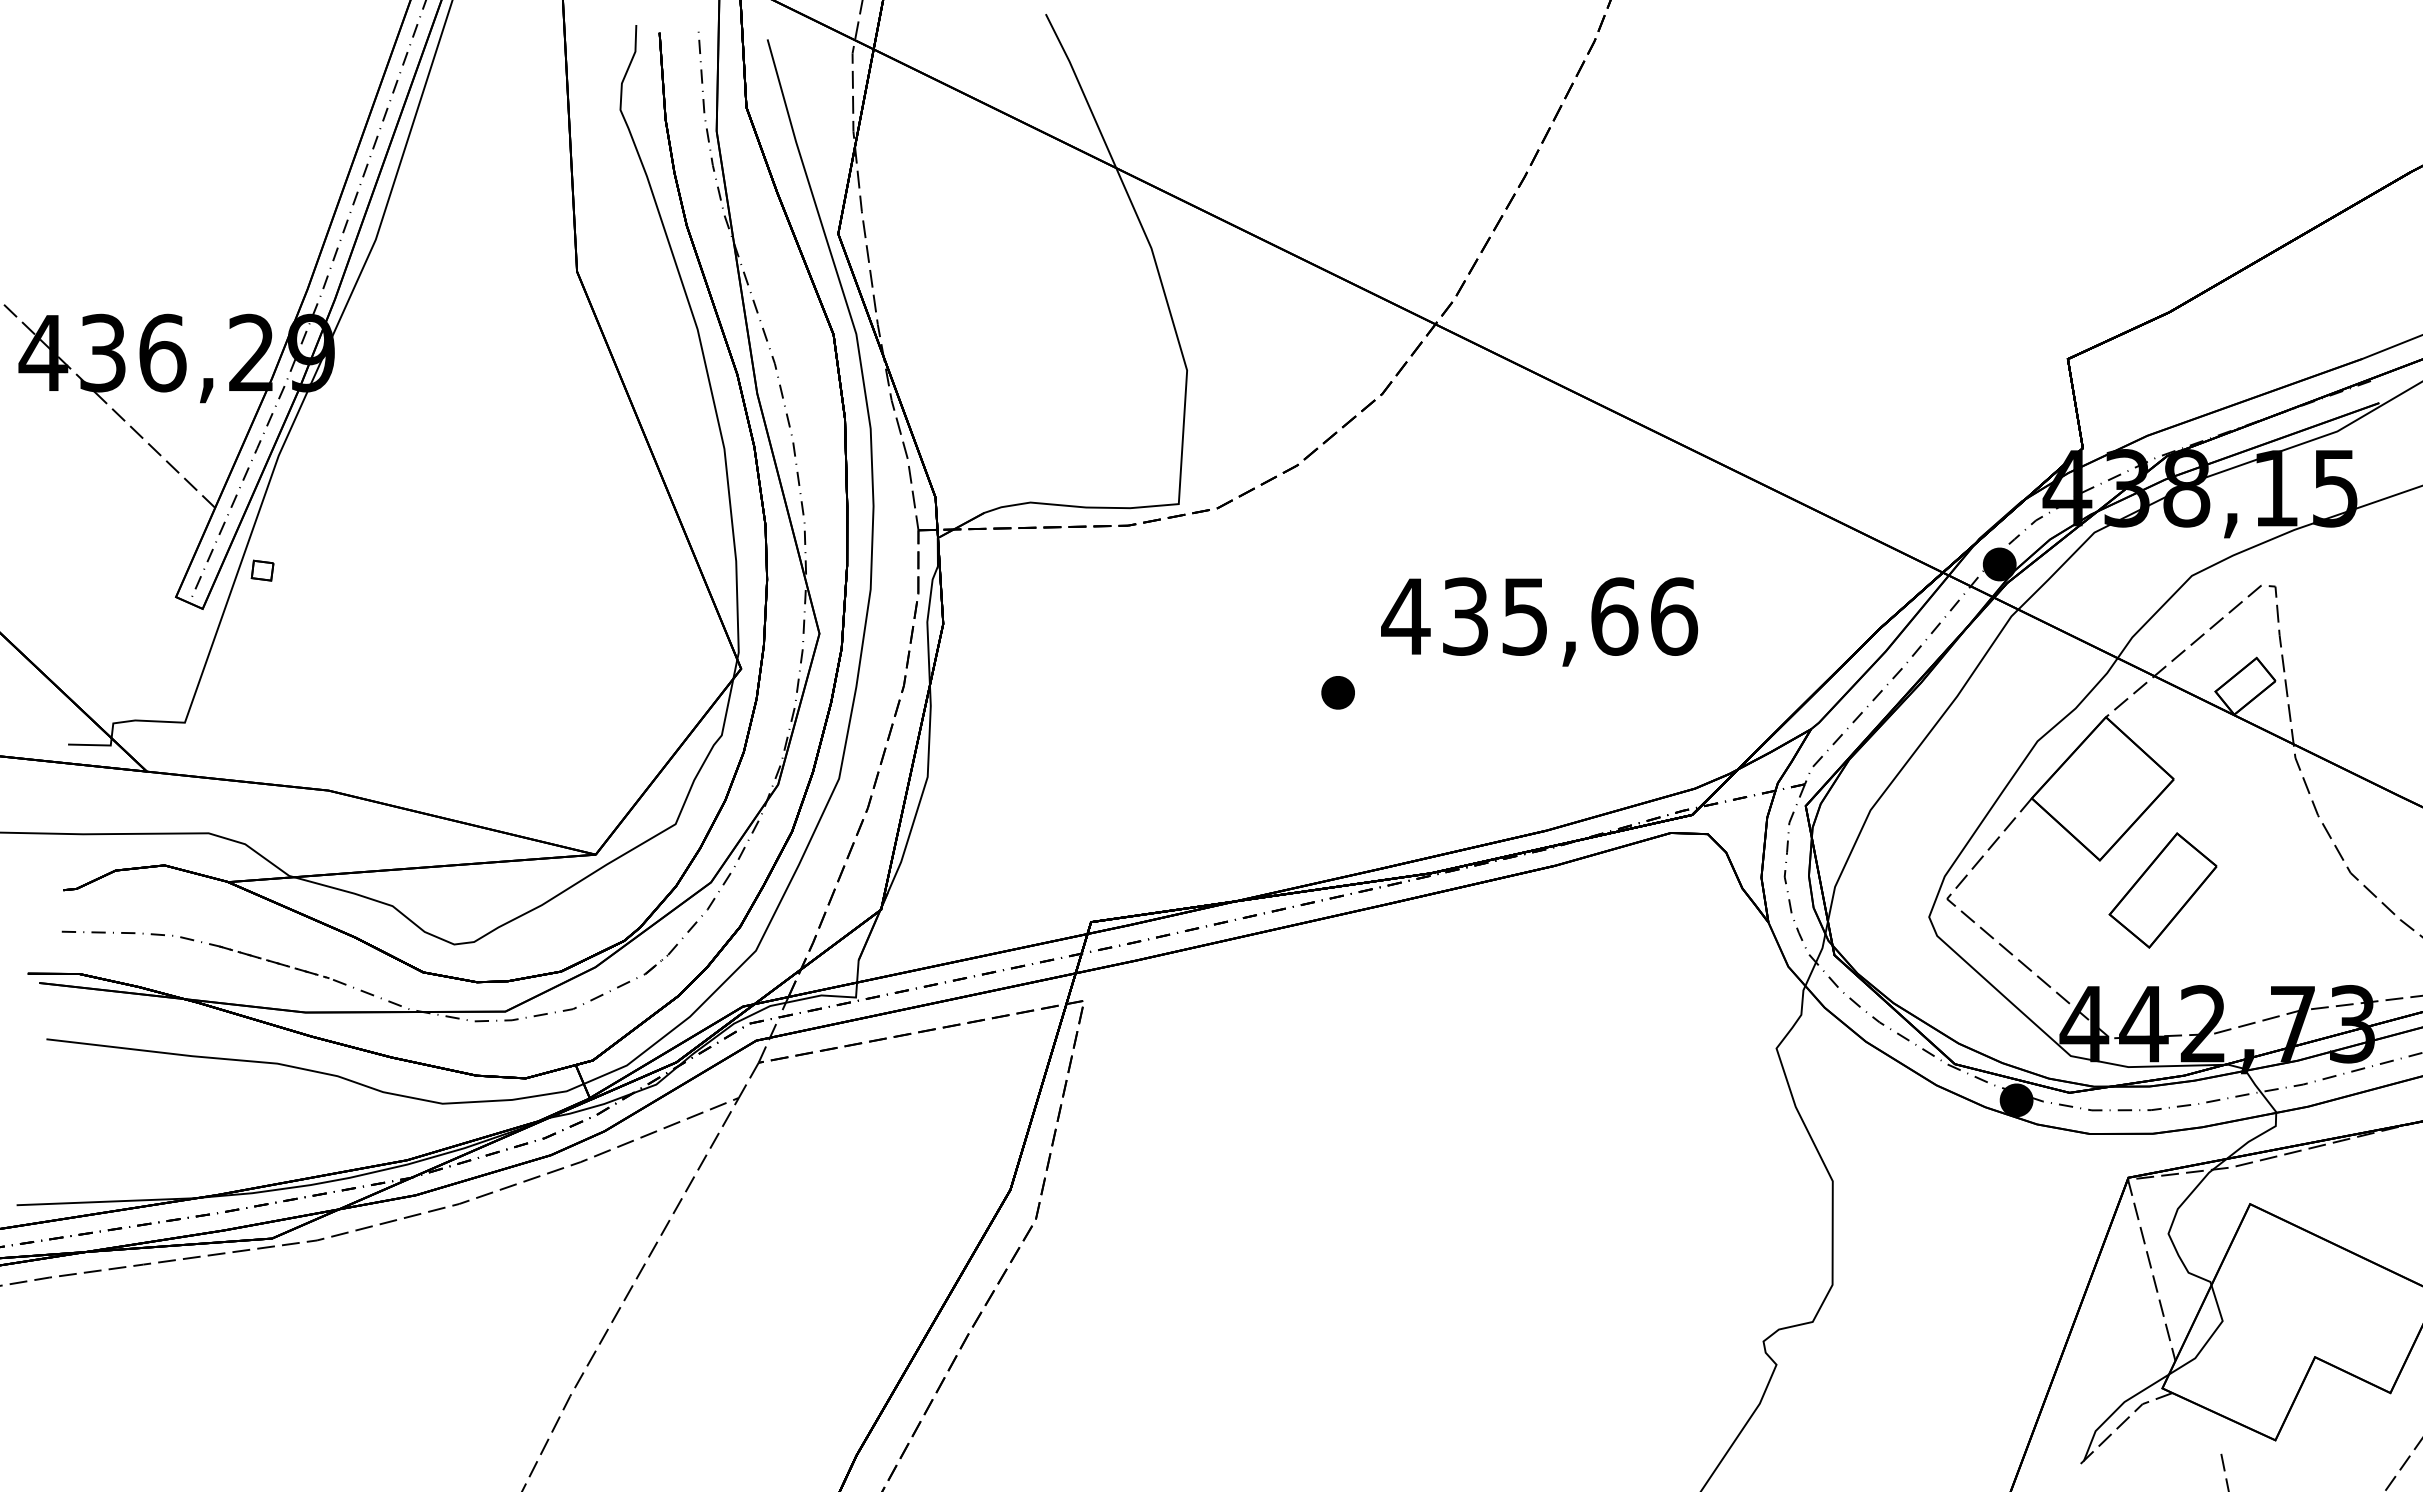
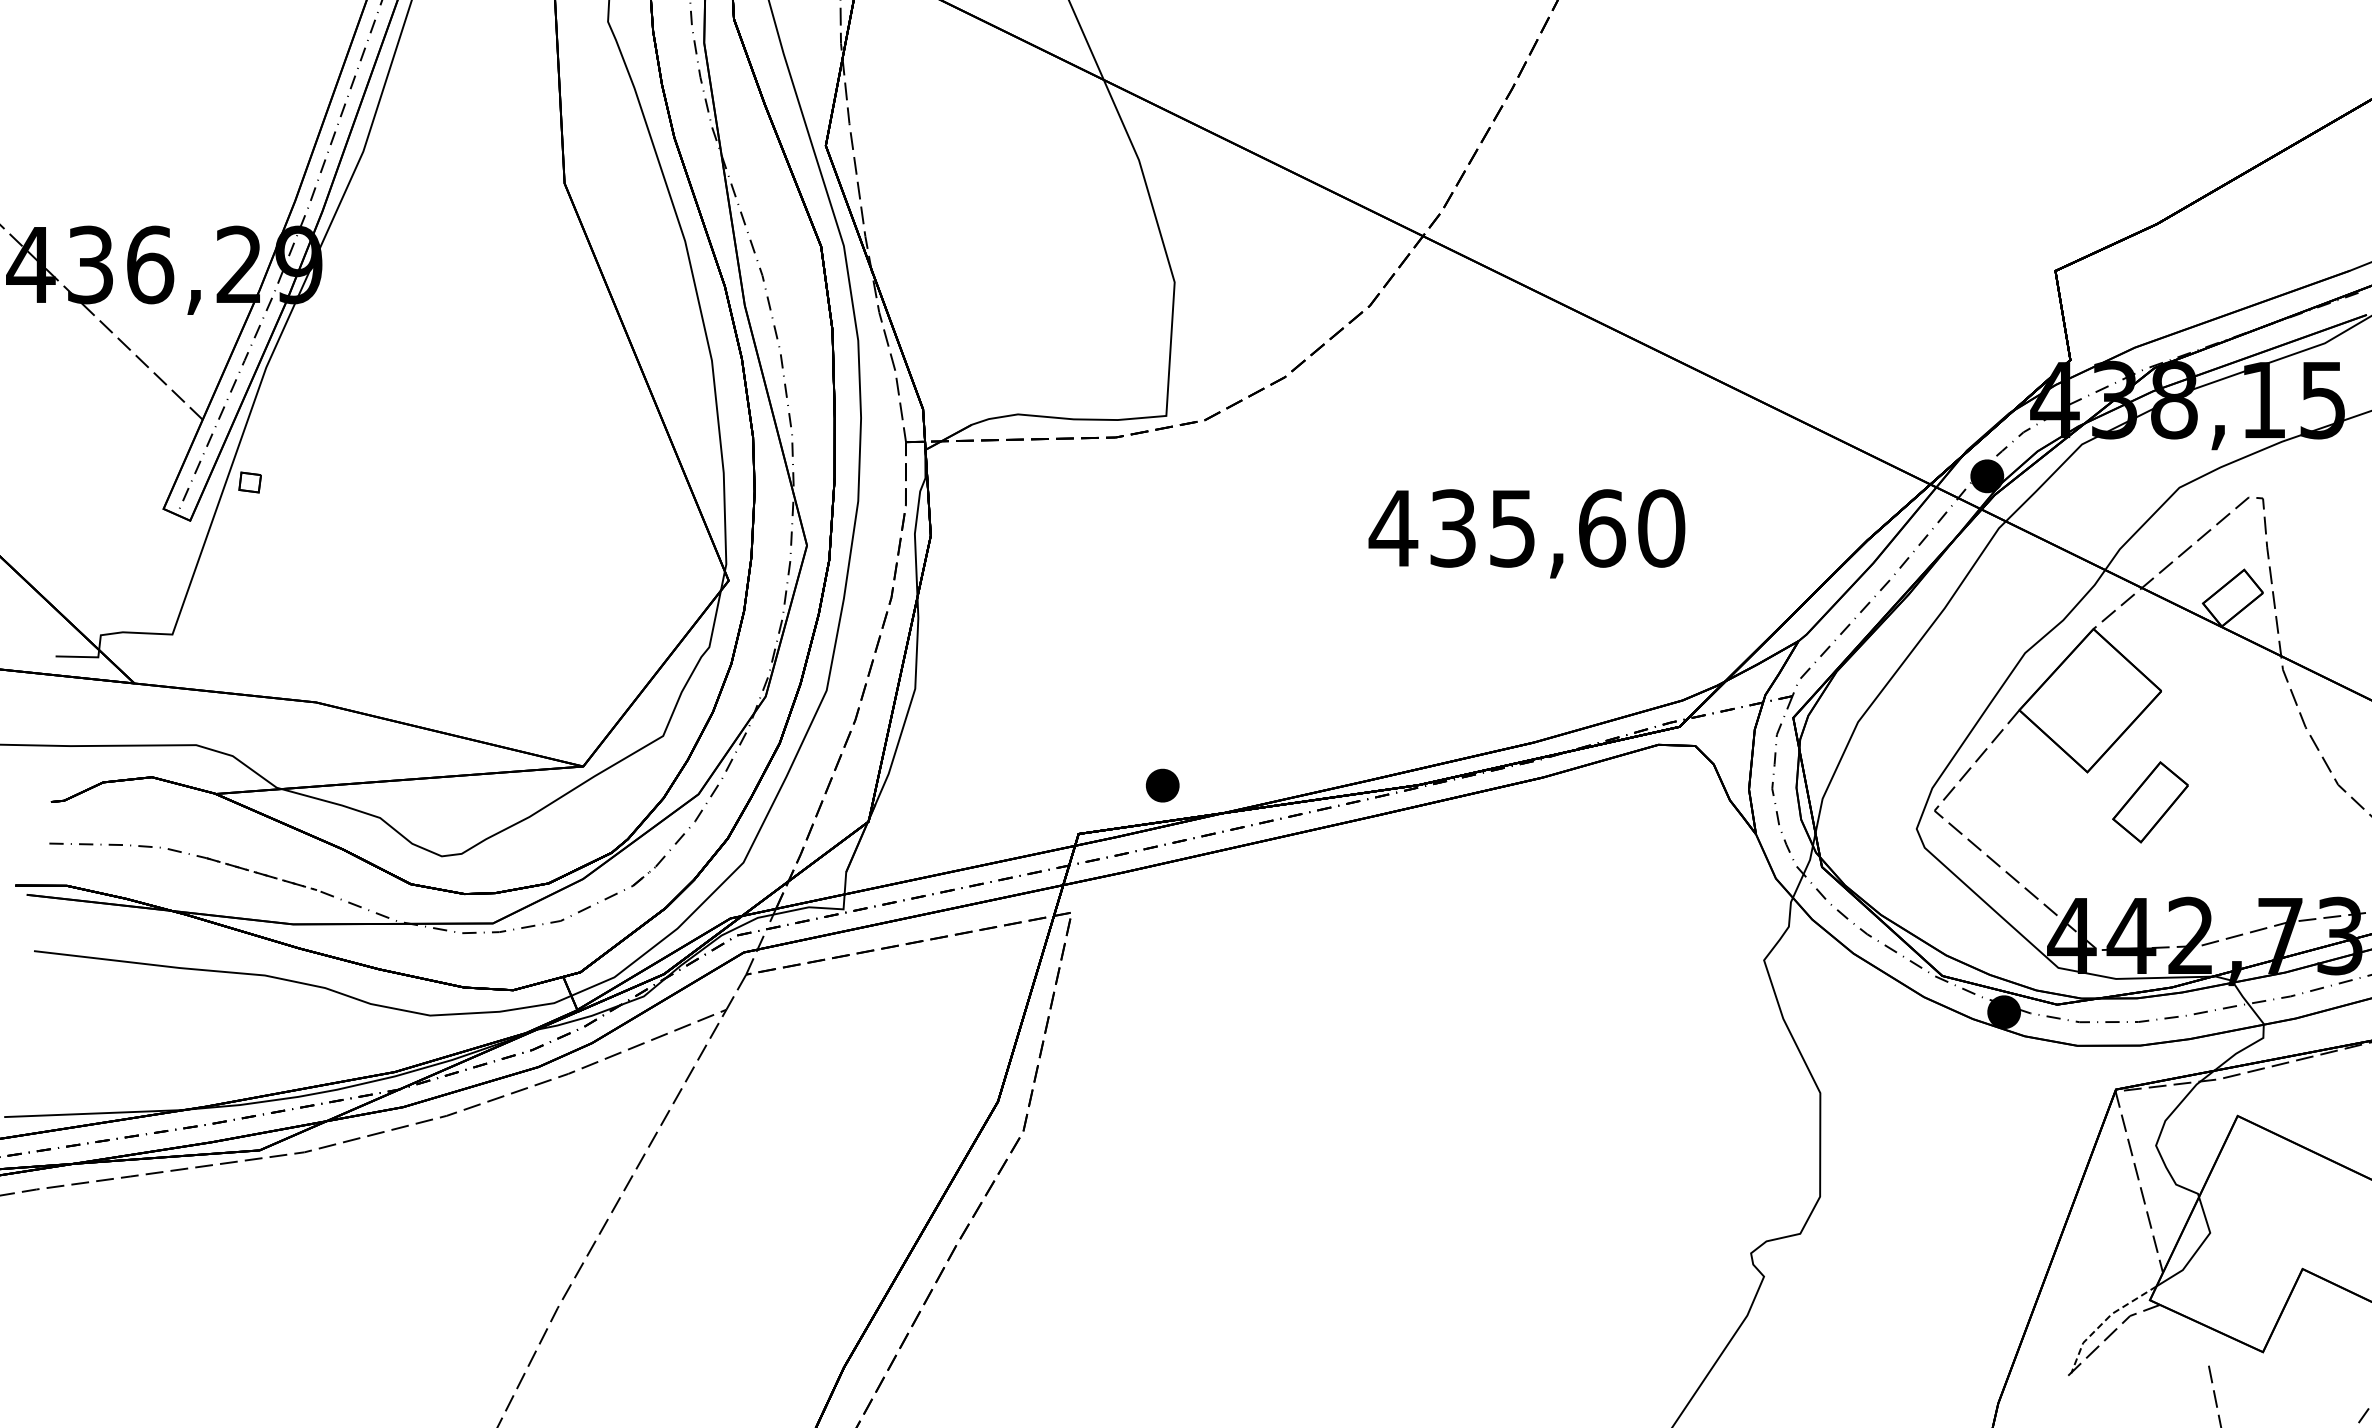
text: (1674, 616) -> (1662, 528), 435,66 -> 435,60
part: (1337, 692) -> (1162, 785), moved
part: (2162, 890) -> (2150, 802), size x0.7
line: (2116, 1409) -> (2104, 1321), solid -> dashed

